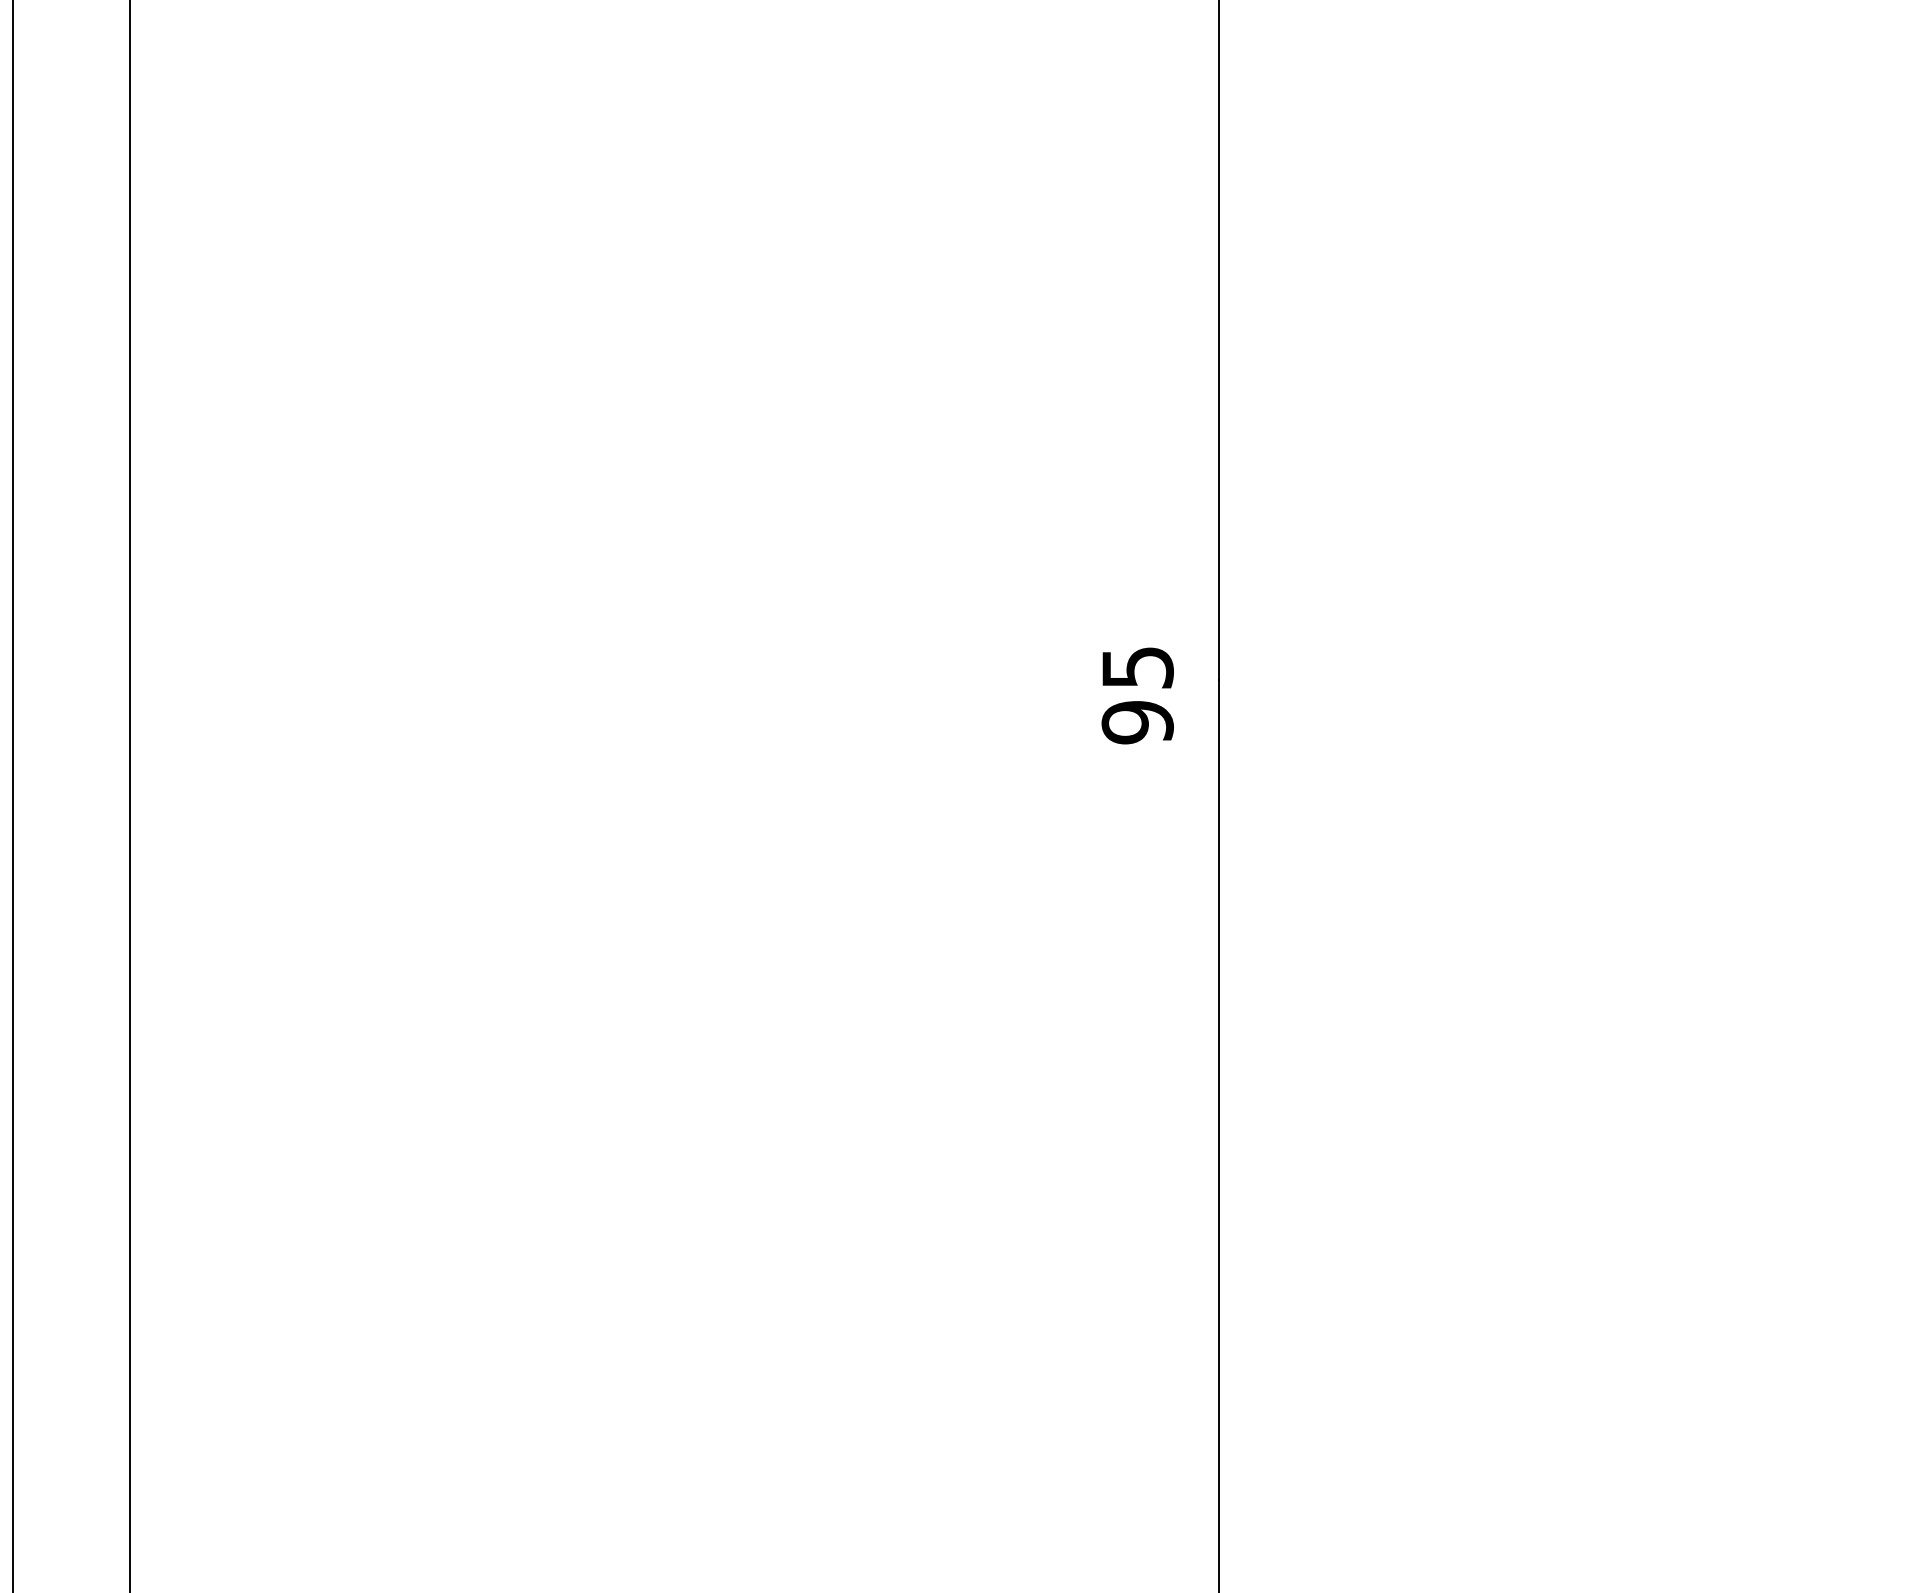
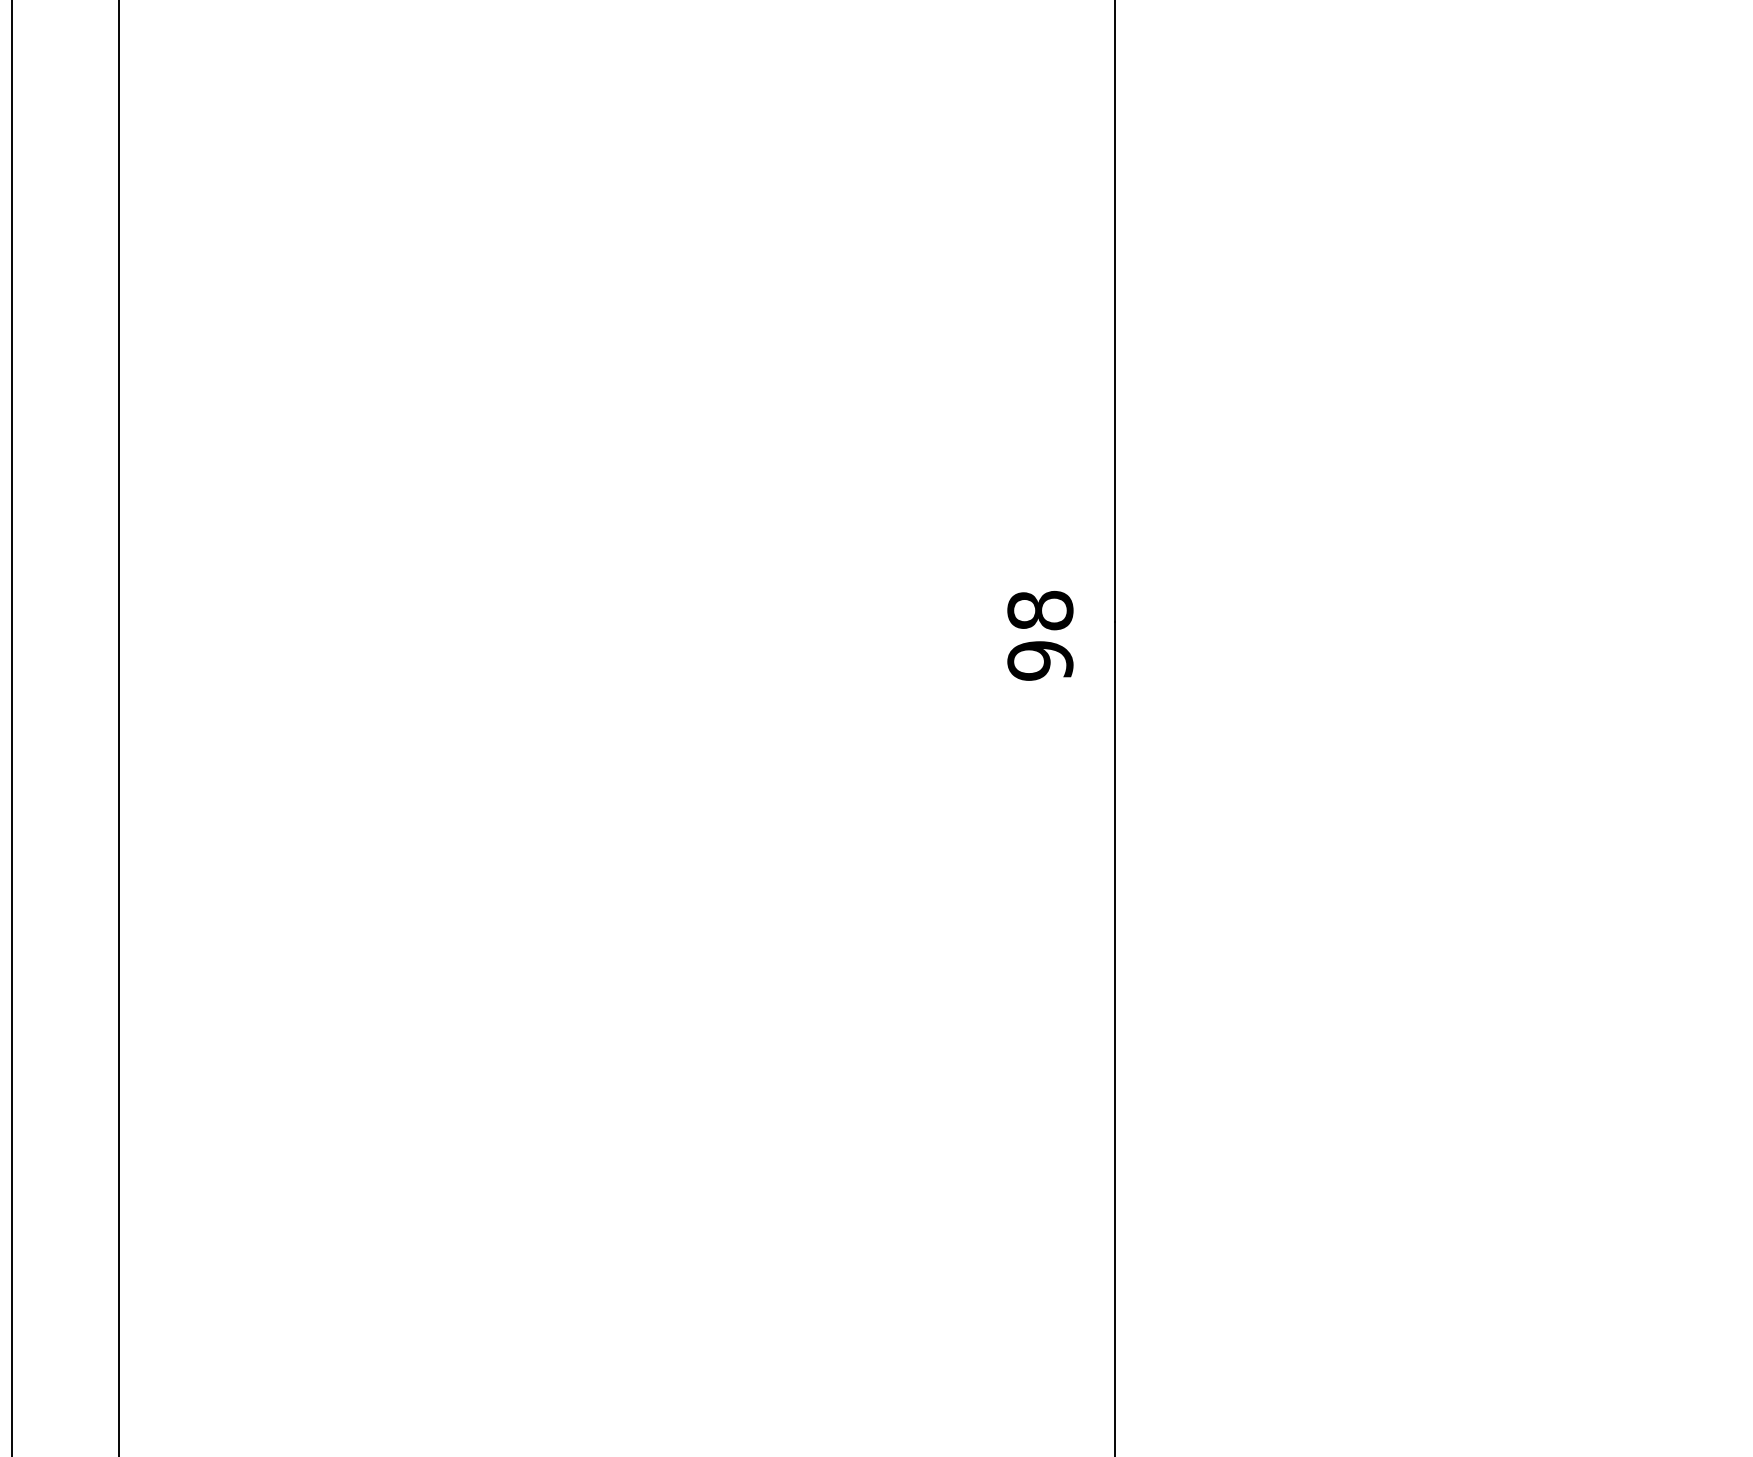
text: (1137, 667) -> (1040, 610), 95 -> 98

